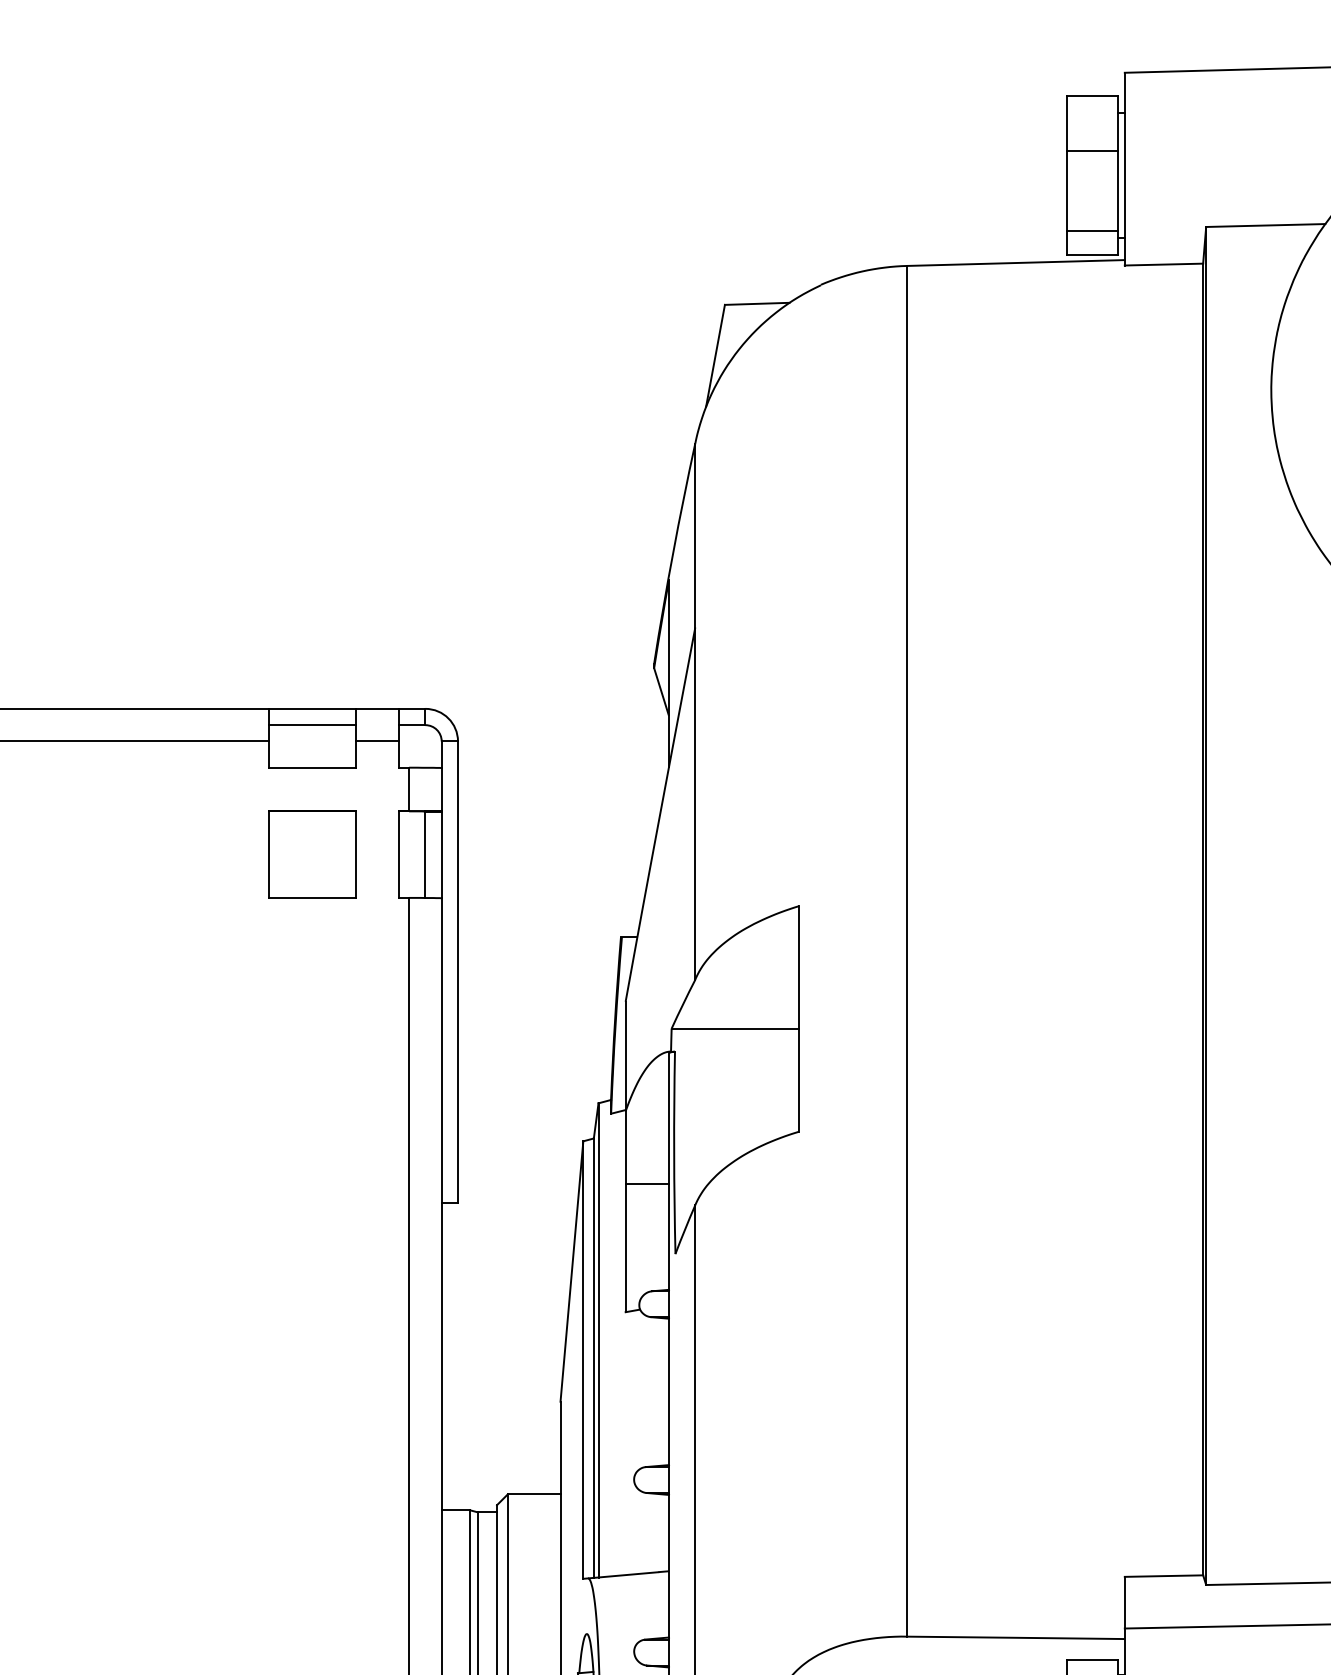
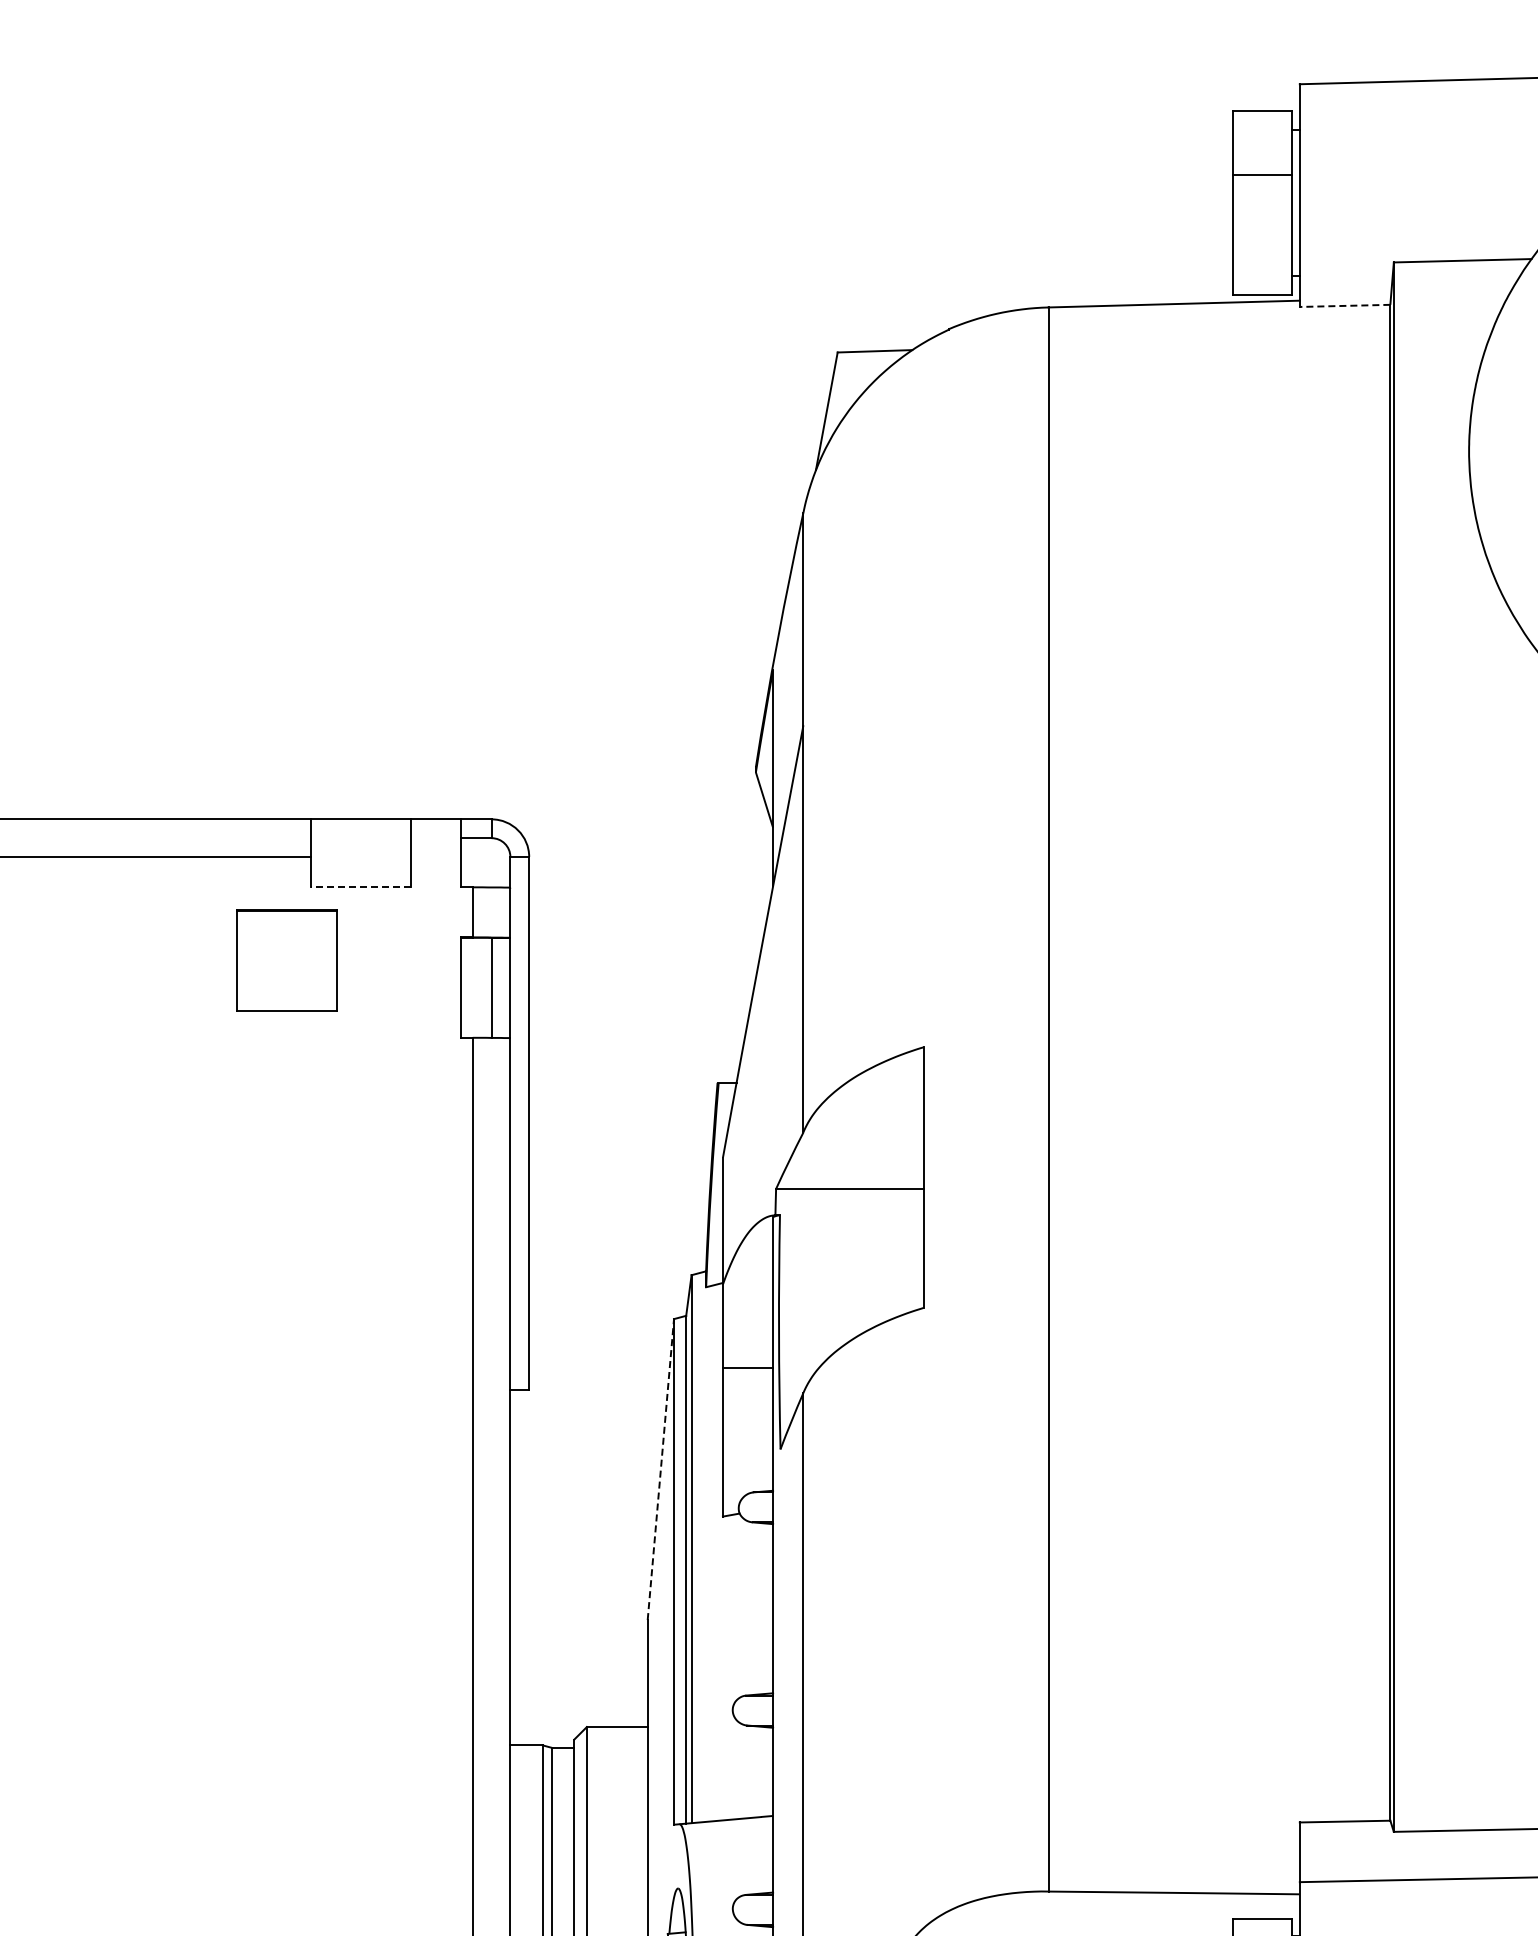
line: (1092, 230) -> (1262, 266), removed
line: (1163, 264) -> (1344, 305), solid -> dashed
line: (312, 725) -> (361, 838), removed
line: (377, 741) -> (436, 856), removed
line: (312, 767) -> (360, 887), solid -> dashed
part: (312, 854) -> (286, 960), moved
line: (571, 1271) -> (660, 1469), solid -> dashed

